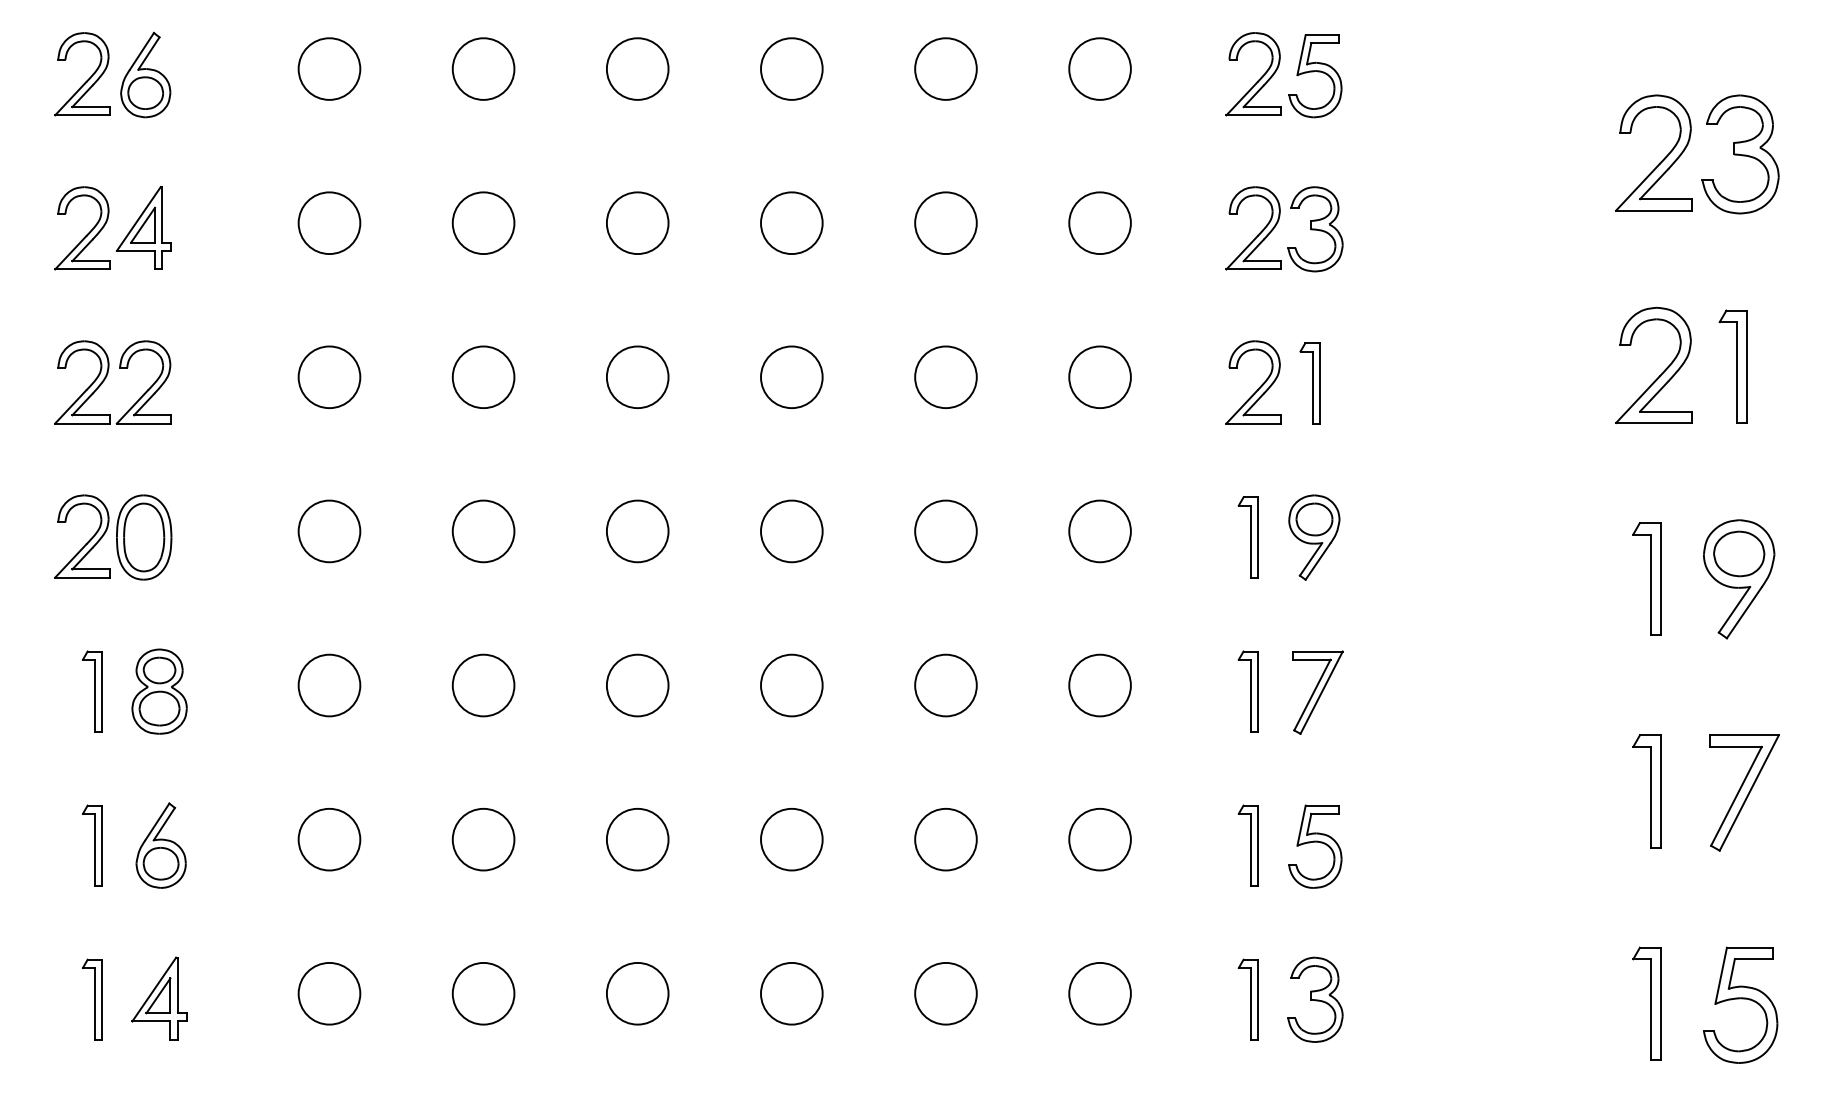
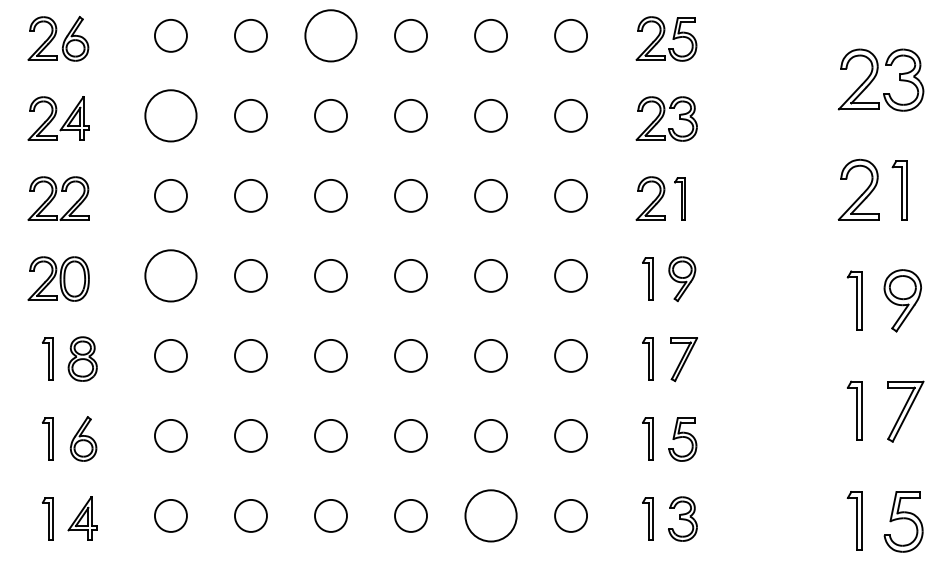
circle: (638, 68) -> (331, 35), size x1.6
circle: (328, 222) -> (170, 115), size x1.6
circle: (328, 530) -> (170, 275), size x1.6
circle: (944, 992) -> (490, 515), size x1.6

